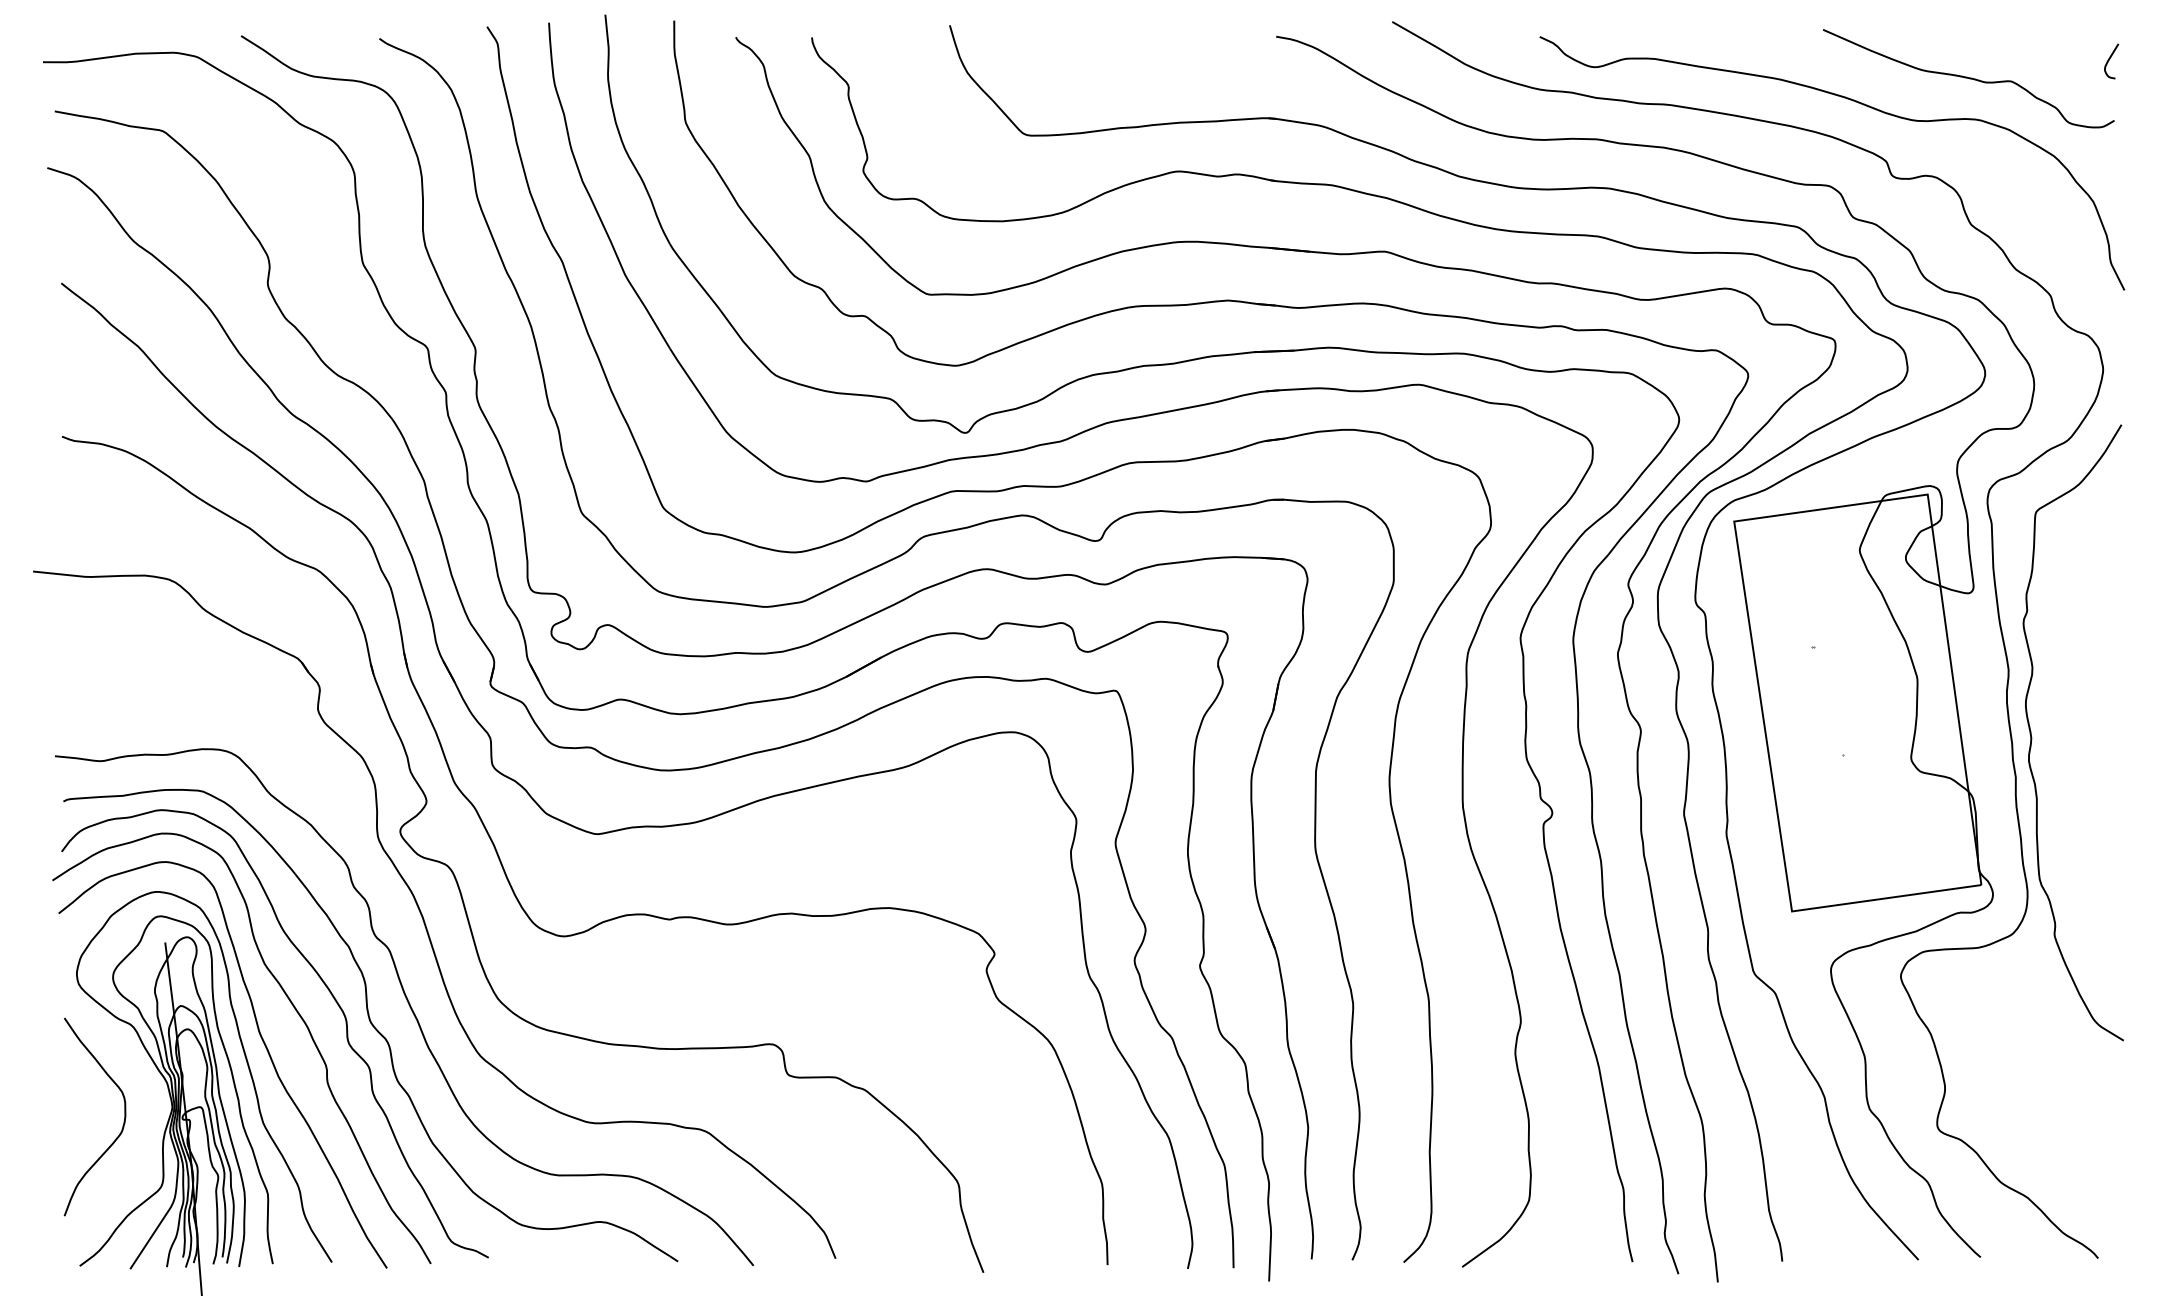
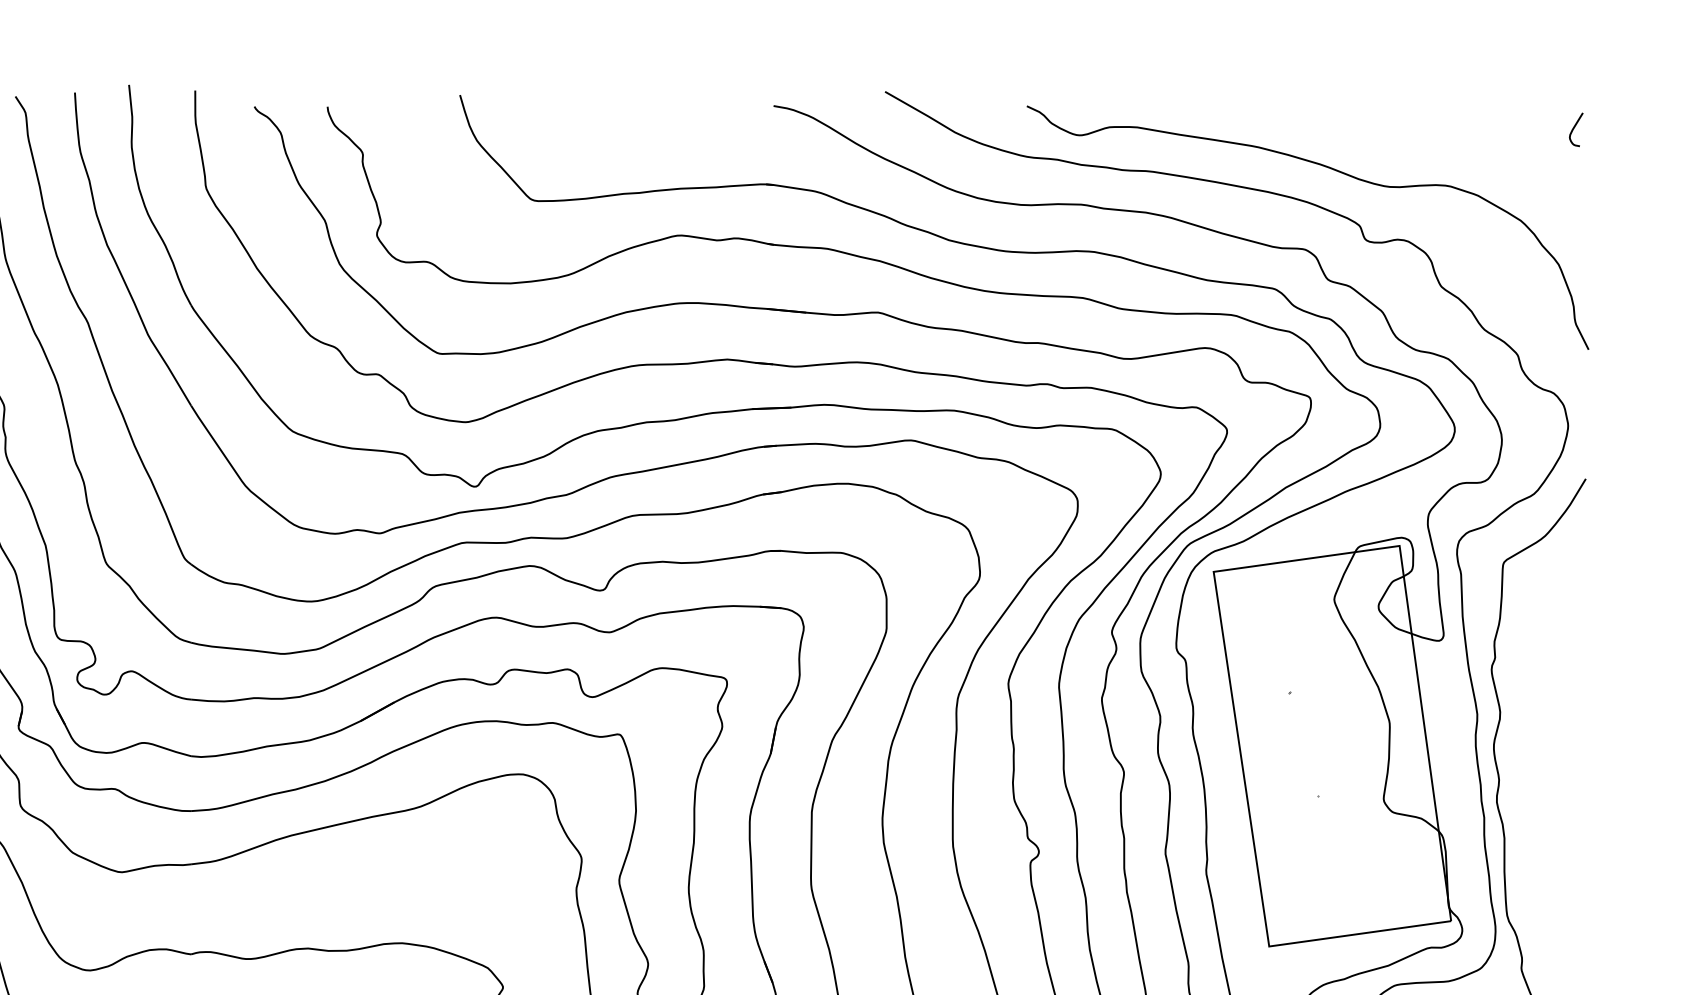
curve: (1968, 78) -> (1438, 146), removed

